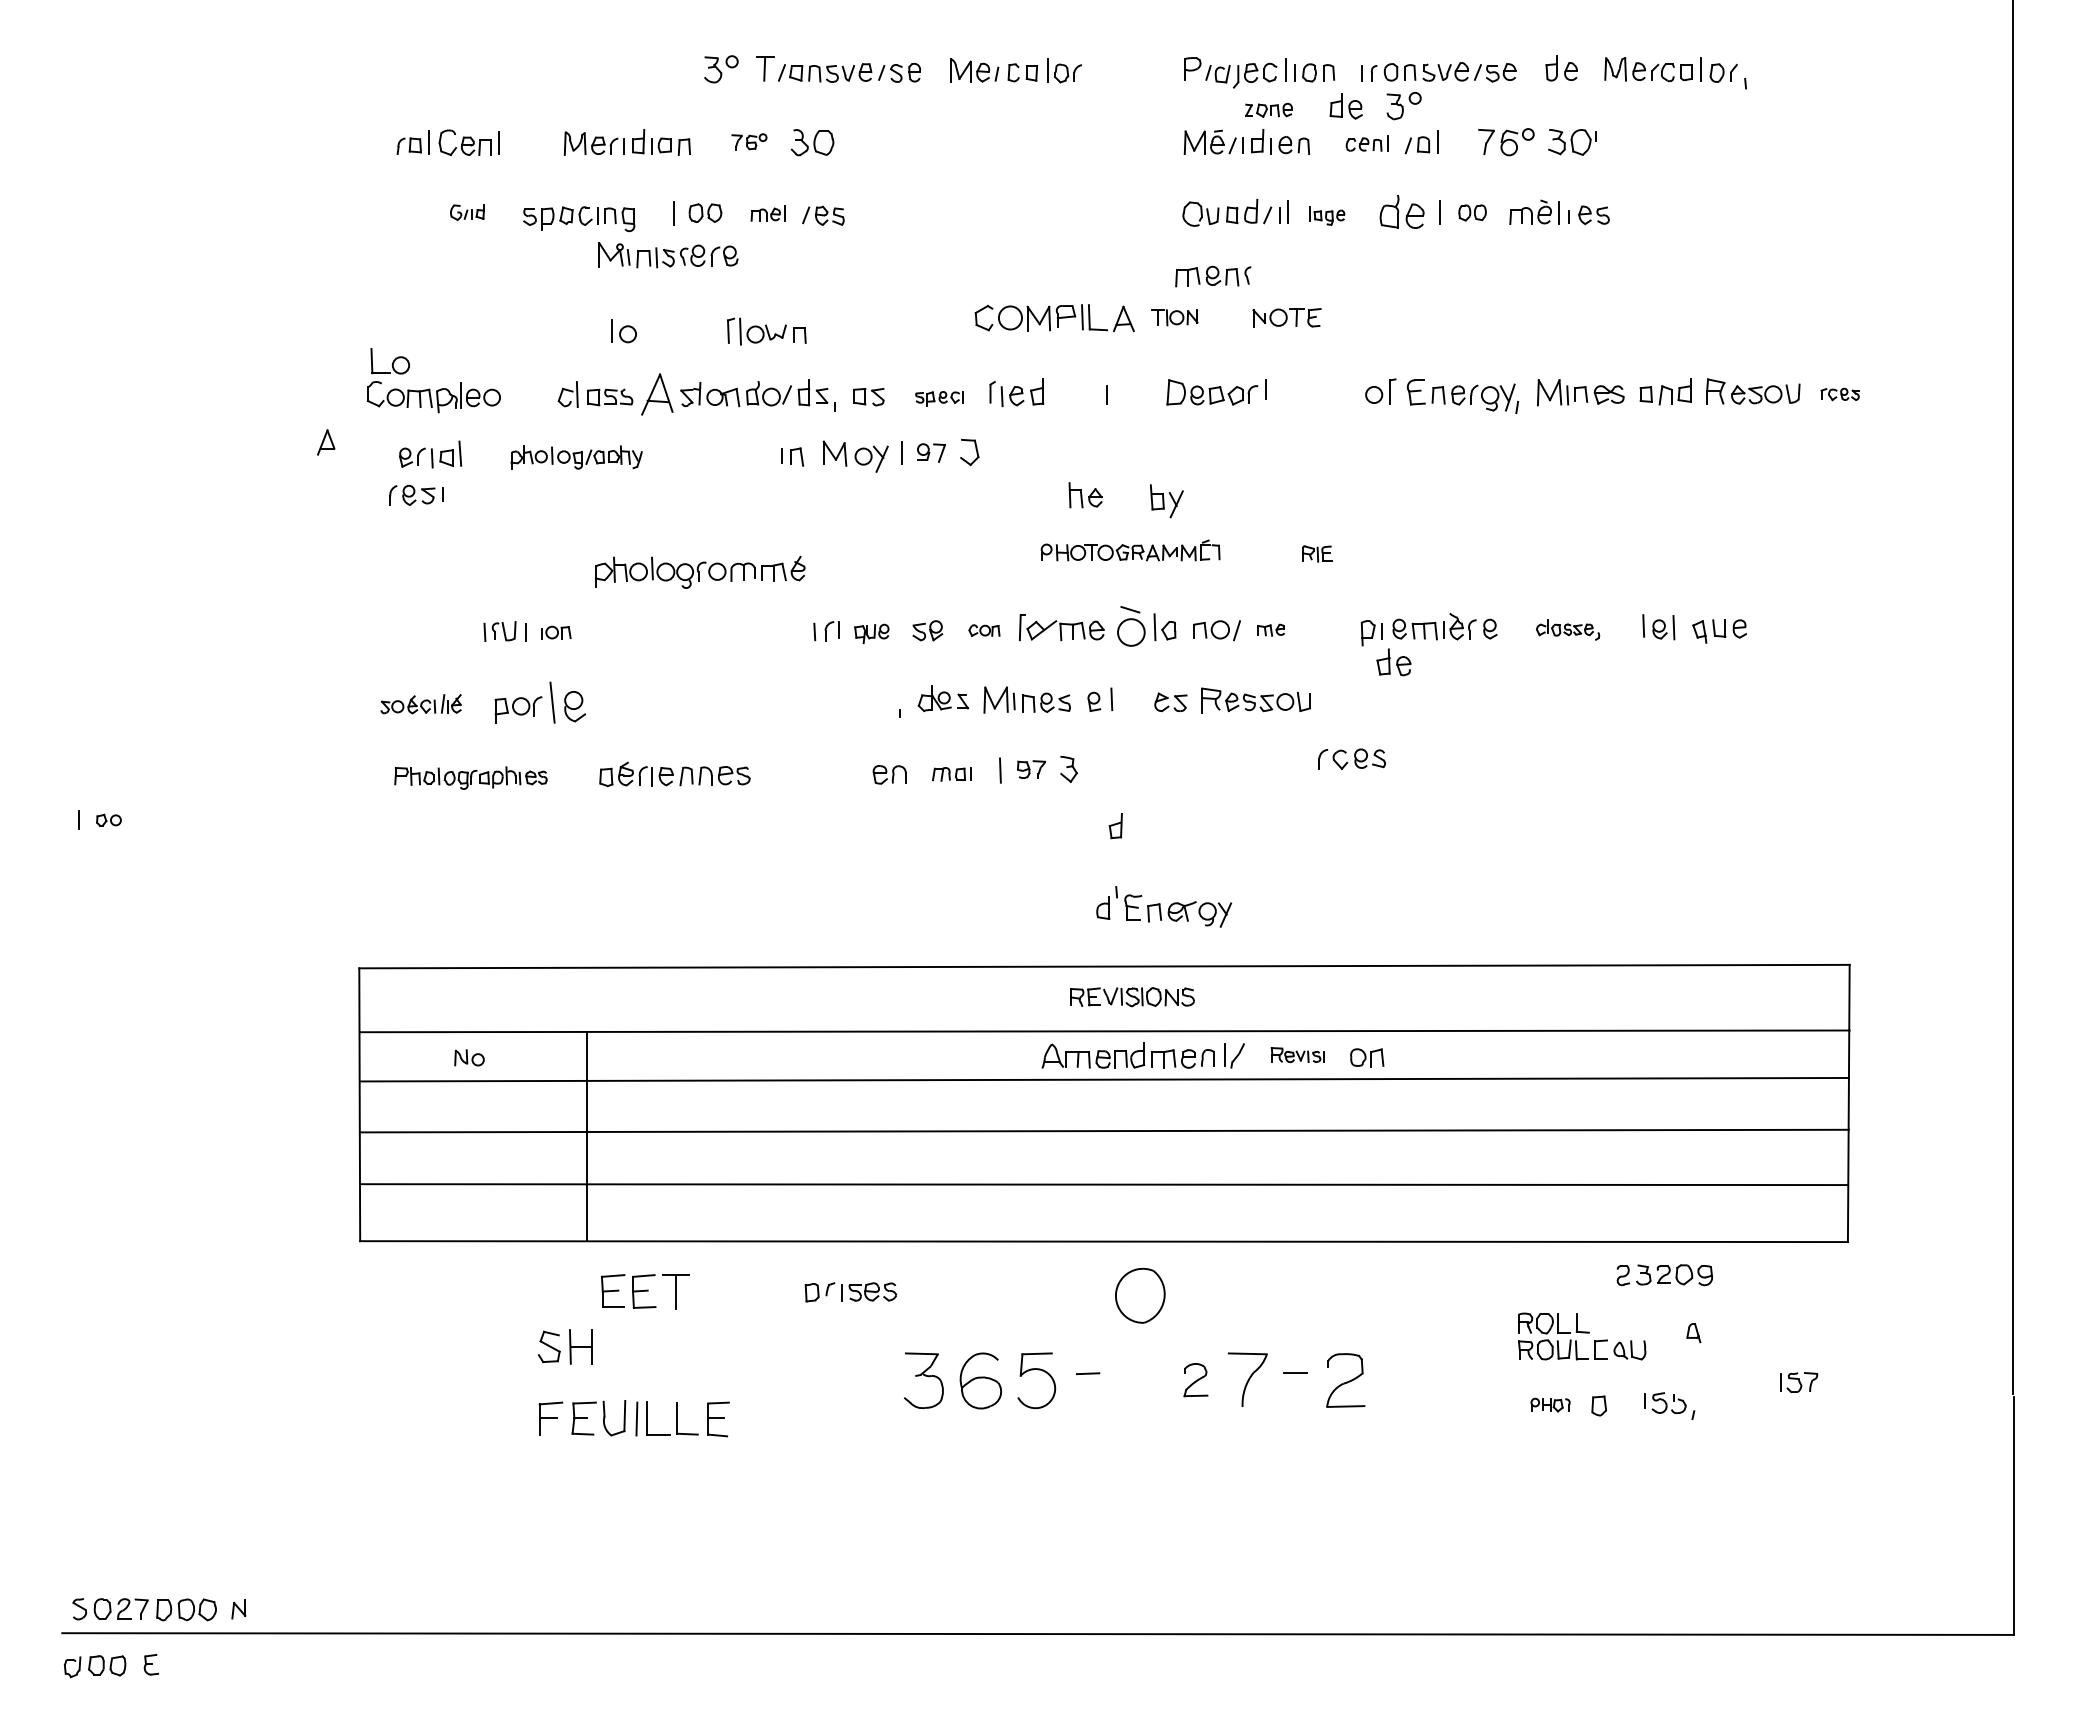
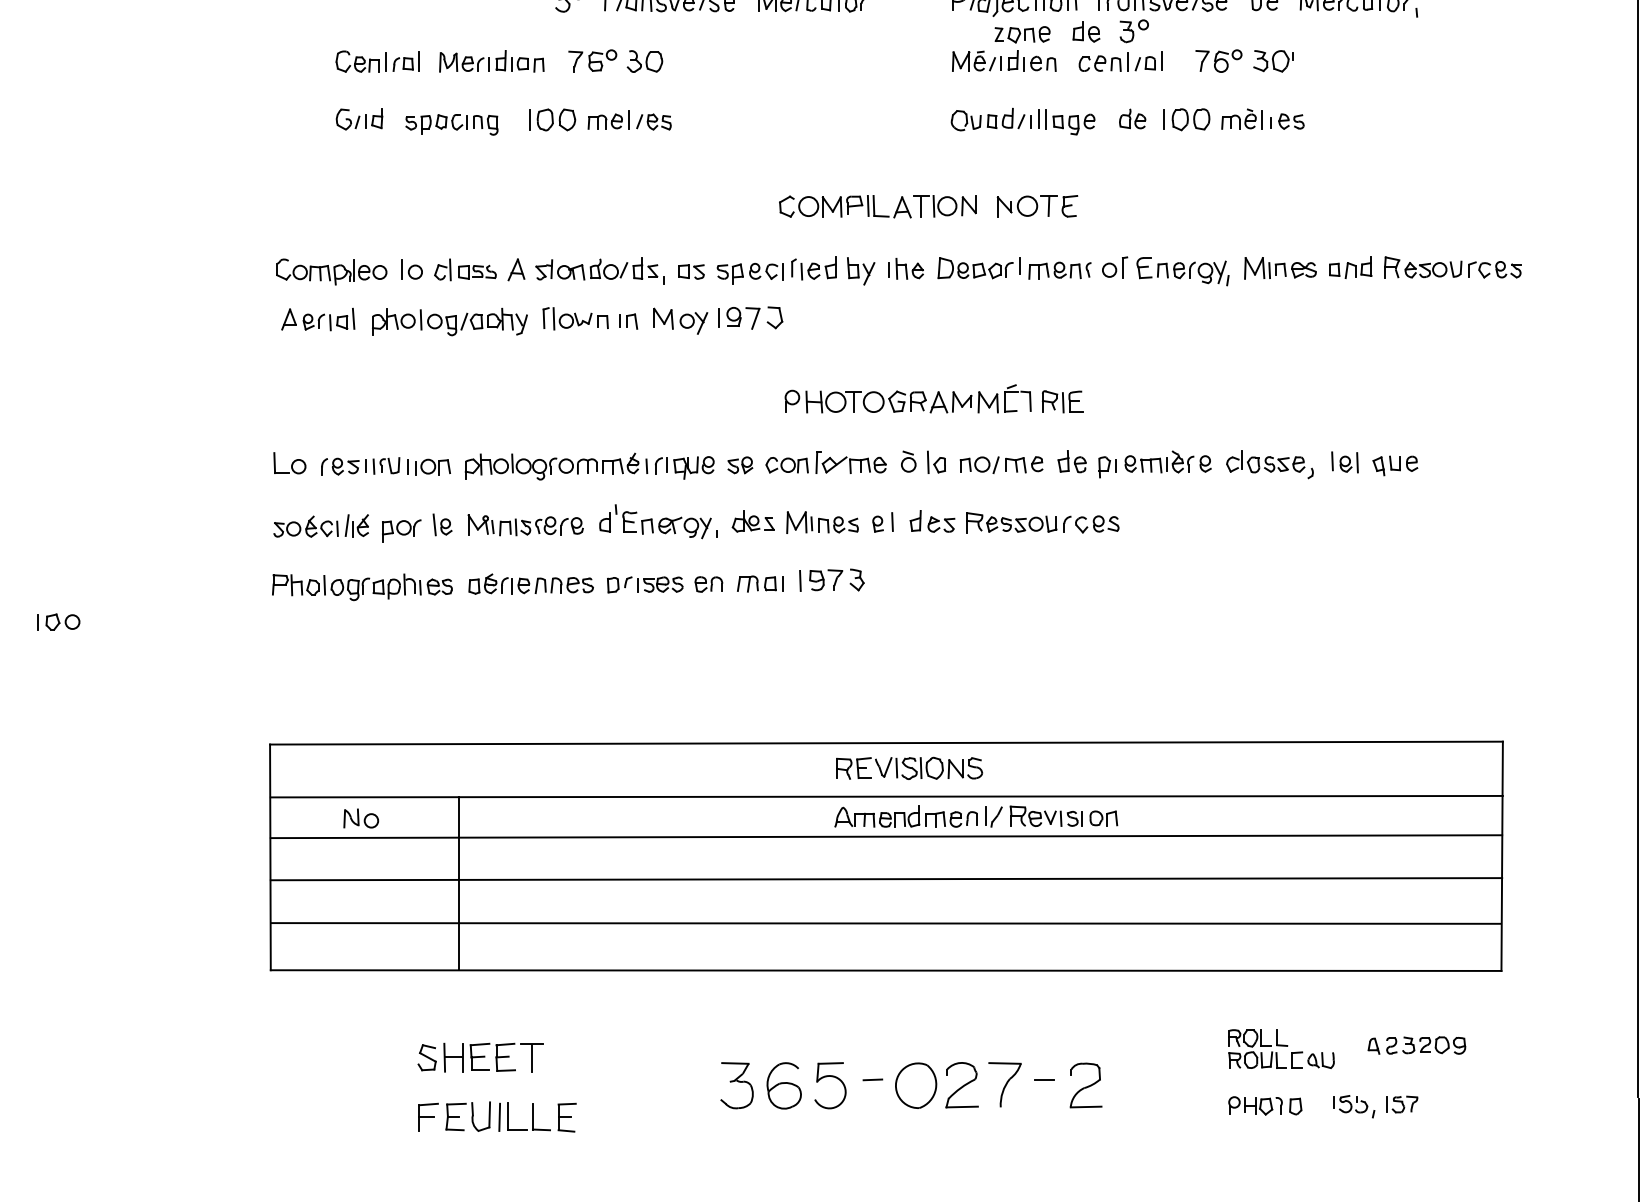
part: (1268, 110) -> (1022, 34), size x1.43
part: (749, 141) -> (592, 60), size x1.67
part: (412, 142) -> (405, 61), moved
part: (1366, 142) -> (1103, 61), size x1.43
part: (1401, 211) -> (1132, 118), size x0.71
part: (467, 212) -> (359, 119), size x1.67
part: (705, 212) -> (556, 119), size x1.43
part: (768, 212) -> (608, 119), size x1.43
part: (1472, 212) -> (1190, 119), size x1.67
part: (1326, 215) -> (1070, 121), size x1.67
part: (668, 255) -> (525, 525), moved
part: (1213, 276) -> (1060, 270), moved
part: (1174, 317) -> (944, 206), size x1.67
part: (1286, 317) -> (1037, 206), size x1.43
part: (623, 331) -> (411, 269), moved
part: (766, 331) -> (575, 318), moved
part: (389, 361) -> (289, 463), moved
part: (656, 394) -> (515, 269), size x0.62
part: (1840, 394) -> (1495, 269), size x1.67
part: (939, 398) -> (750, 273), size x1.67
part: (326, 442) -> (289, 319), moved
part: (931, 452) -> (743, 317), size x1.43
part: (576, 457) -> (449, 321), size x1.43
part: (416, 495) -> (343, 466), moved
part: (1085, 495) -> (909, 269), moved
part: (1166, 501) -> (860, 271), moved
part: (1130, 550) -> (908, 398), size x1.67
part: (1317, 553) -> (1062, 401), size x1.67
part: (700, 571) -> (552, 465), moved
part: (1131, 626) -> (908, 461), size x0.62
part: (1567, 629) -> (1269, 464), size x1.67
part: (984, 630) -> (787, 465), size x1.67
part: (1270, 630) -> (1023, 465), size x1.67
part: (555, 632) -> (432, 466), size x1.43
part: (871, 633) -> (693, 467), size x1.43
part: (1393, 662) -> (1071, 461), moved
part: (567, 702) -> (442, 524), size x0.62
part: (420, 704) -> (320, 526), size x1.43
part: (1351, 758) -> (1090, 523), moved
part: (1031, 769) -> (826, 580), size x1.43
part: (951, 774) -> (759, 584), size x1.43
part: (470, 777) -> (362, 586), size x1.43
part: (108, 820) -> (62, 622), size x1.67
part: (1115, 826) -> (915, 521), moved
part: (1164, 906) -> (655, 521), moved
part: (1132, 996) -> (909, 767), size x1.43
part: (1297, 1054) -> (1046, 815), size x1.67
part: (469, 1057) -> (361, 818), size x1.43
part: (1664, 1275) -> (1425, 1045), moved
part: (645, 1291) -> (506, 1057), moved
part: (850, 1292) -> (644, 585), moved
part: (1140, 1295) -> (916, 1085), moved
part: (1195, 1379) -> (961, 1084), size x1.67
part: (1799, 1382) -> (1402, 1104), moved
part: (1550, 1404) -> (1255, 1105), size x1.67

